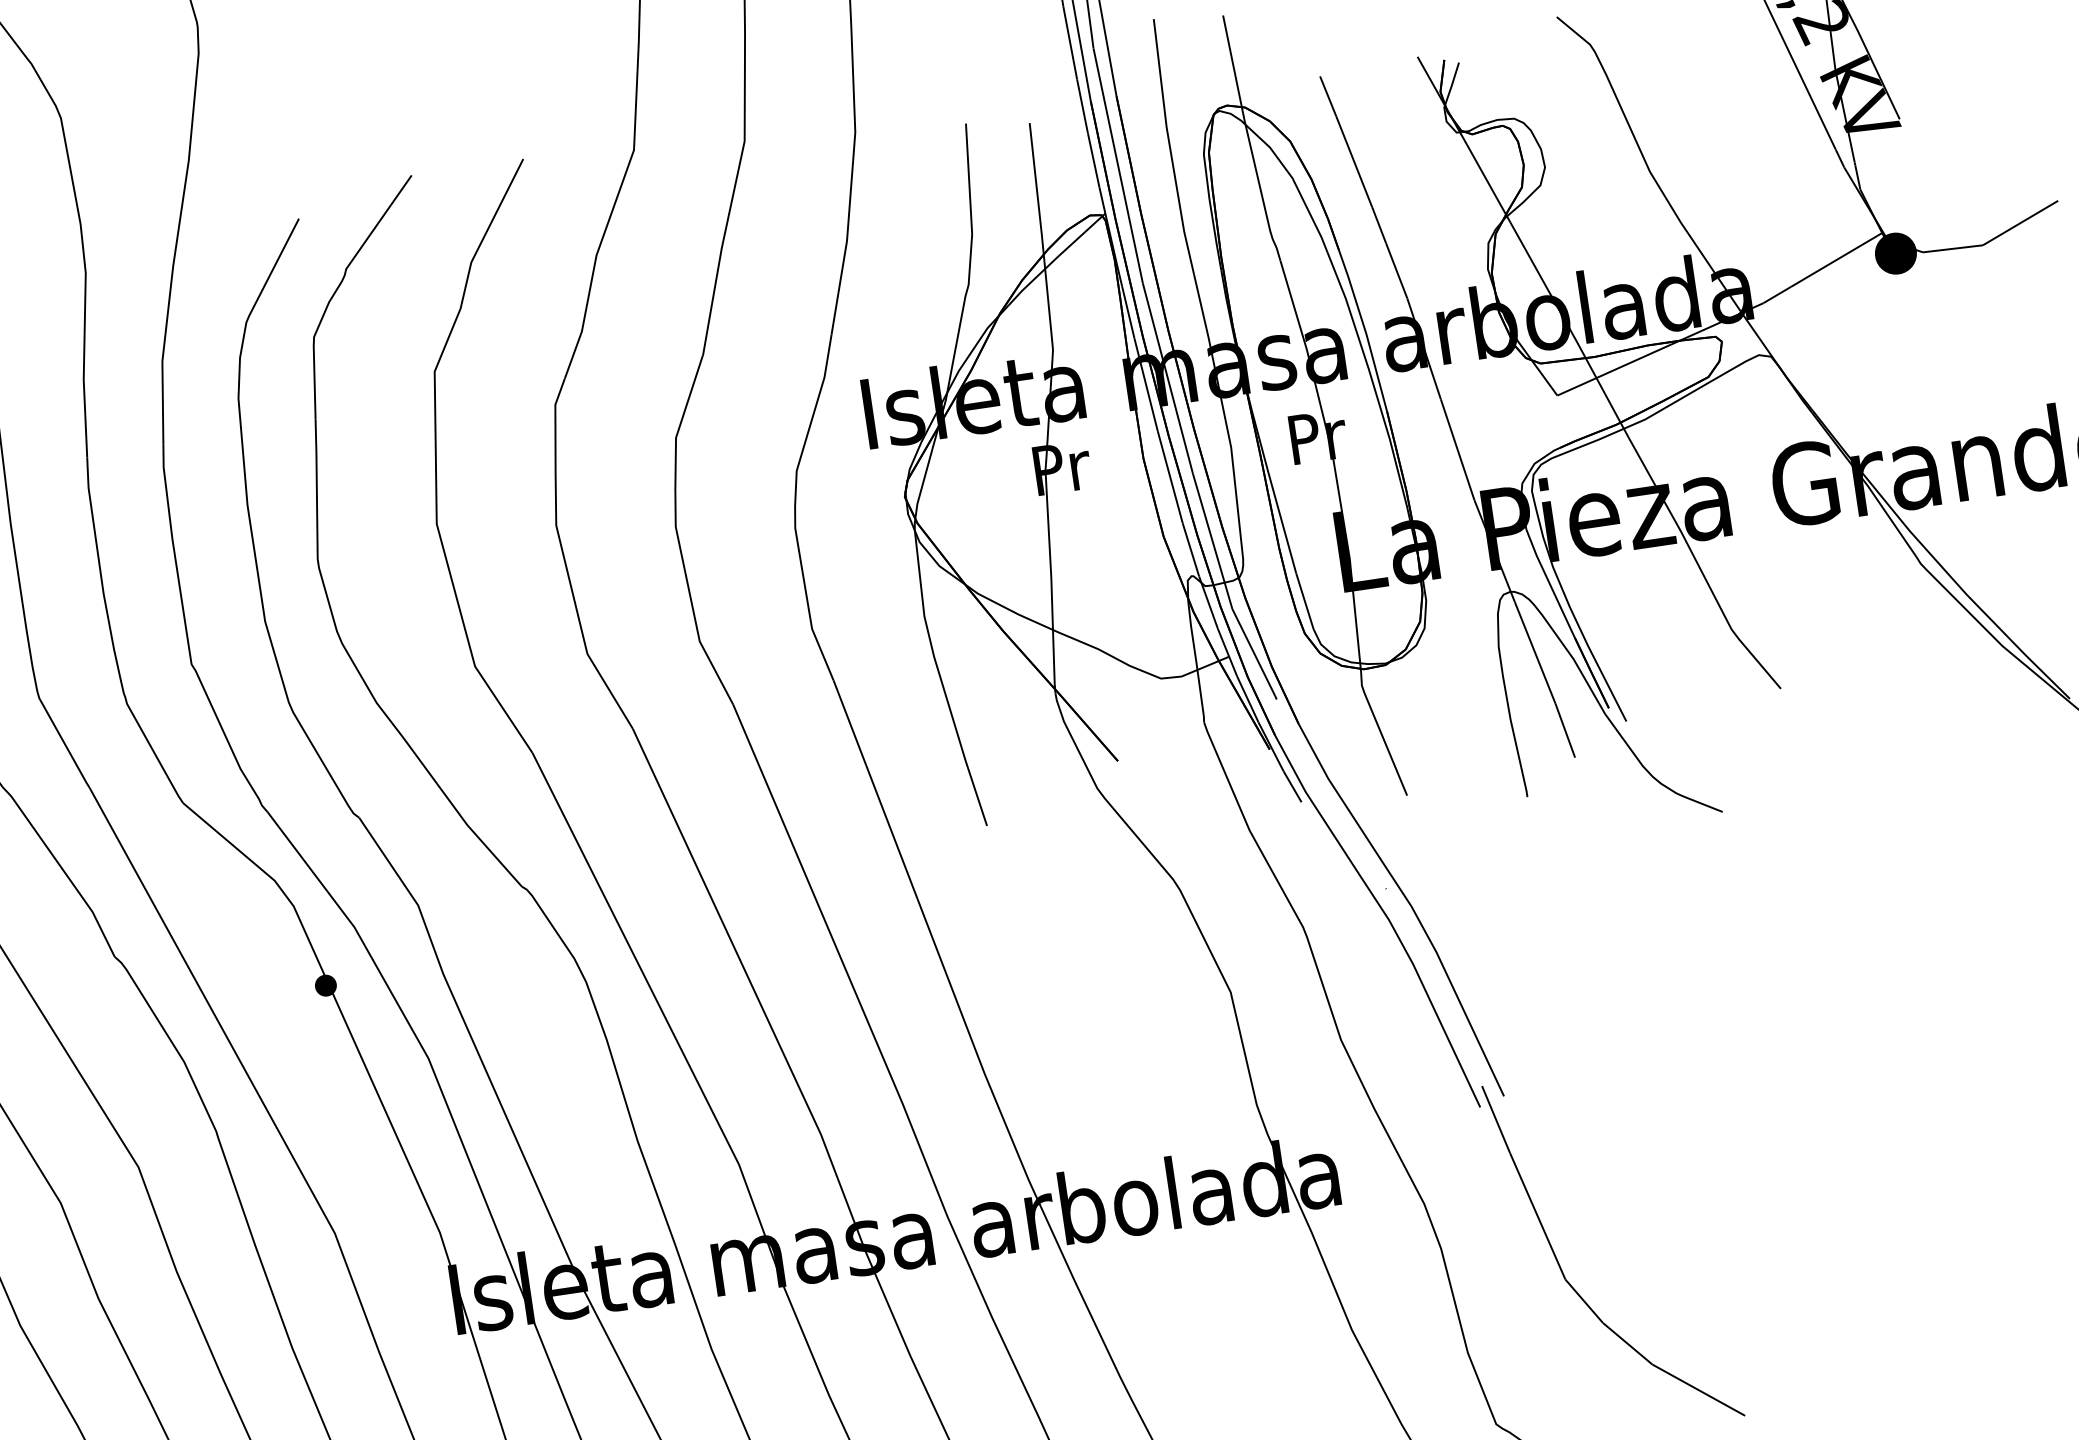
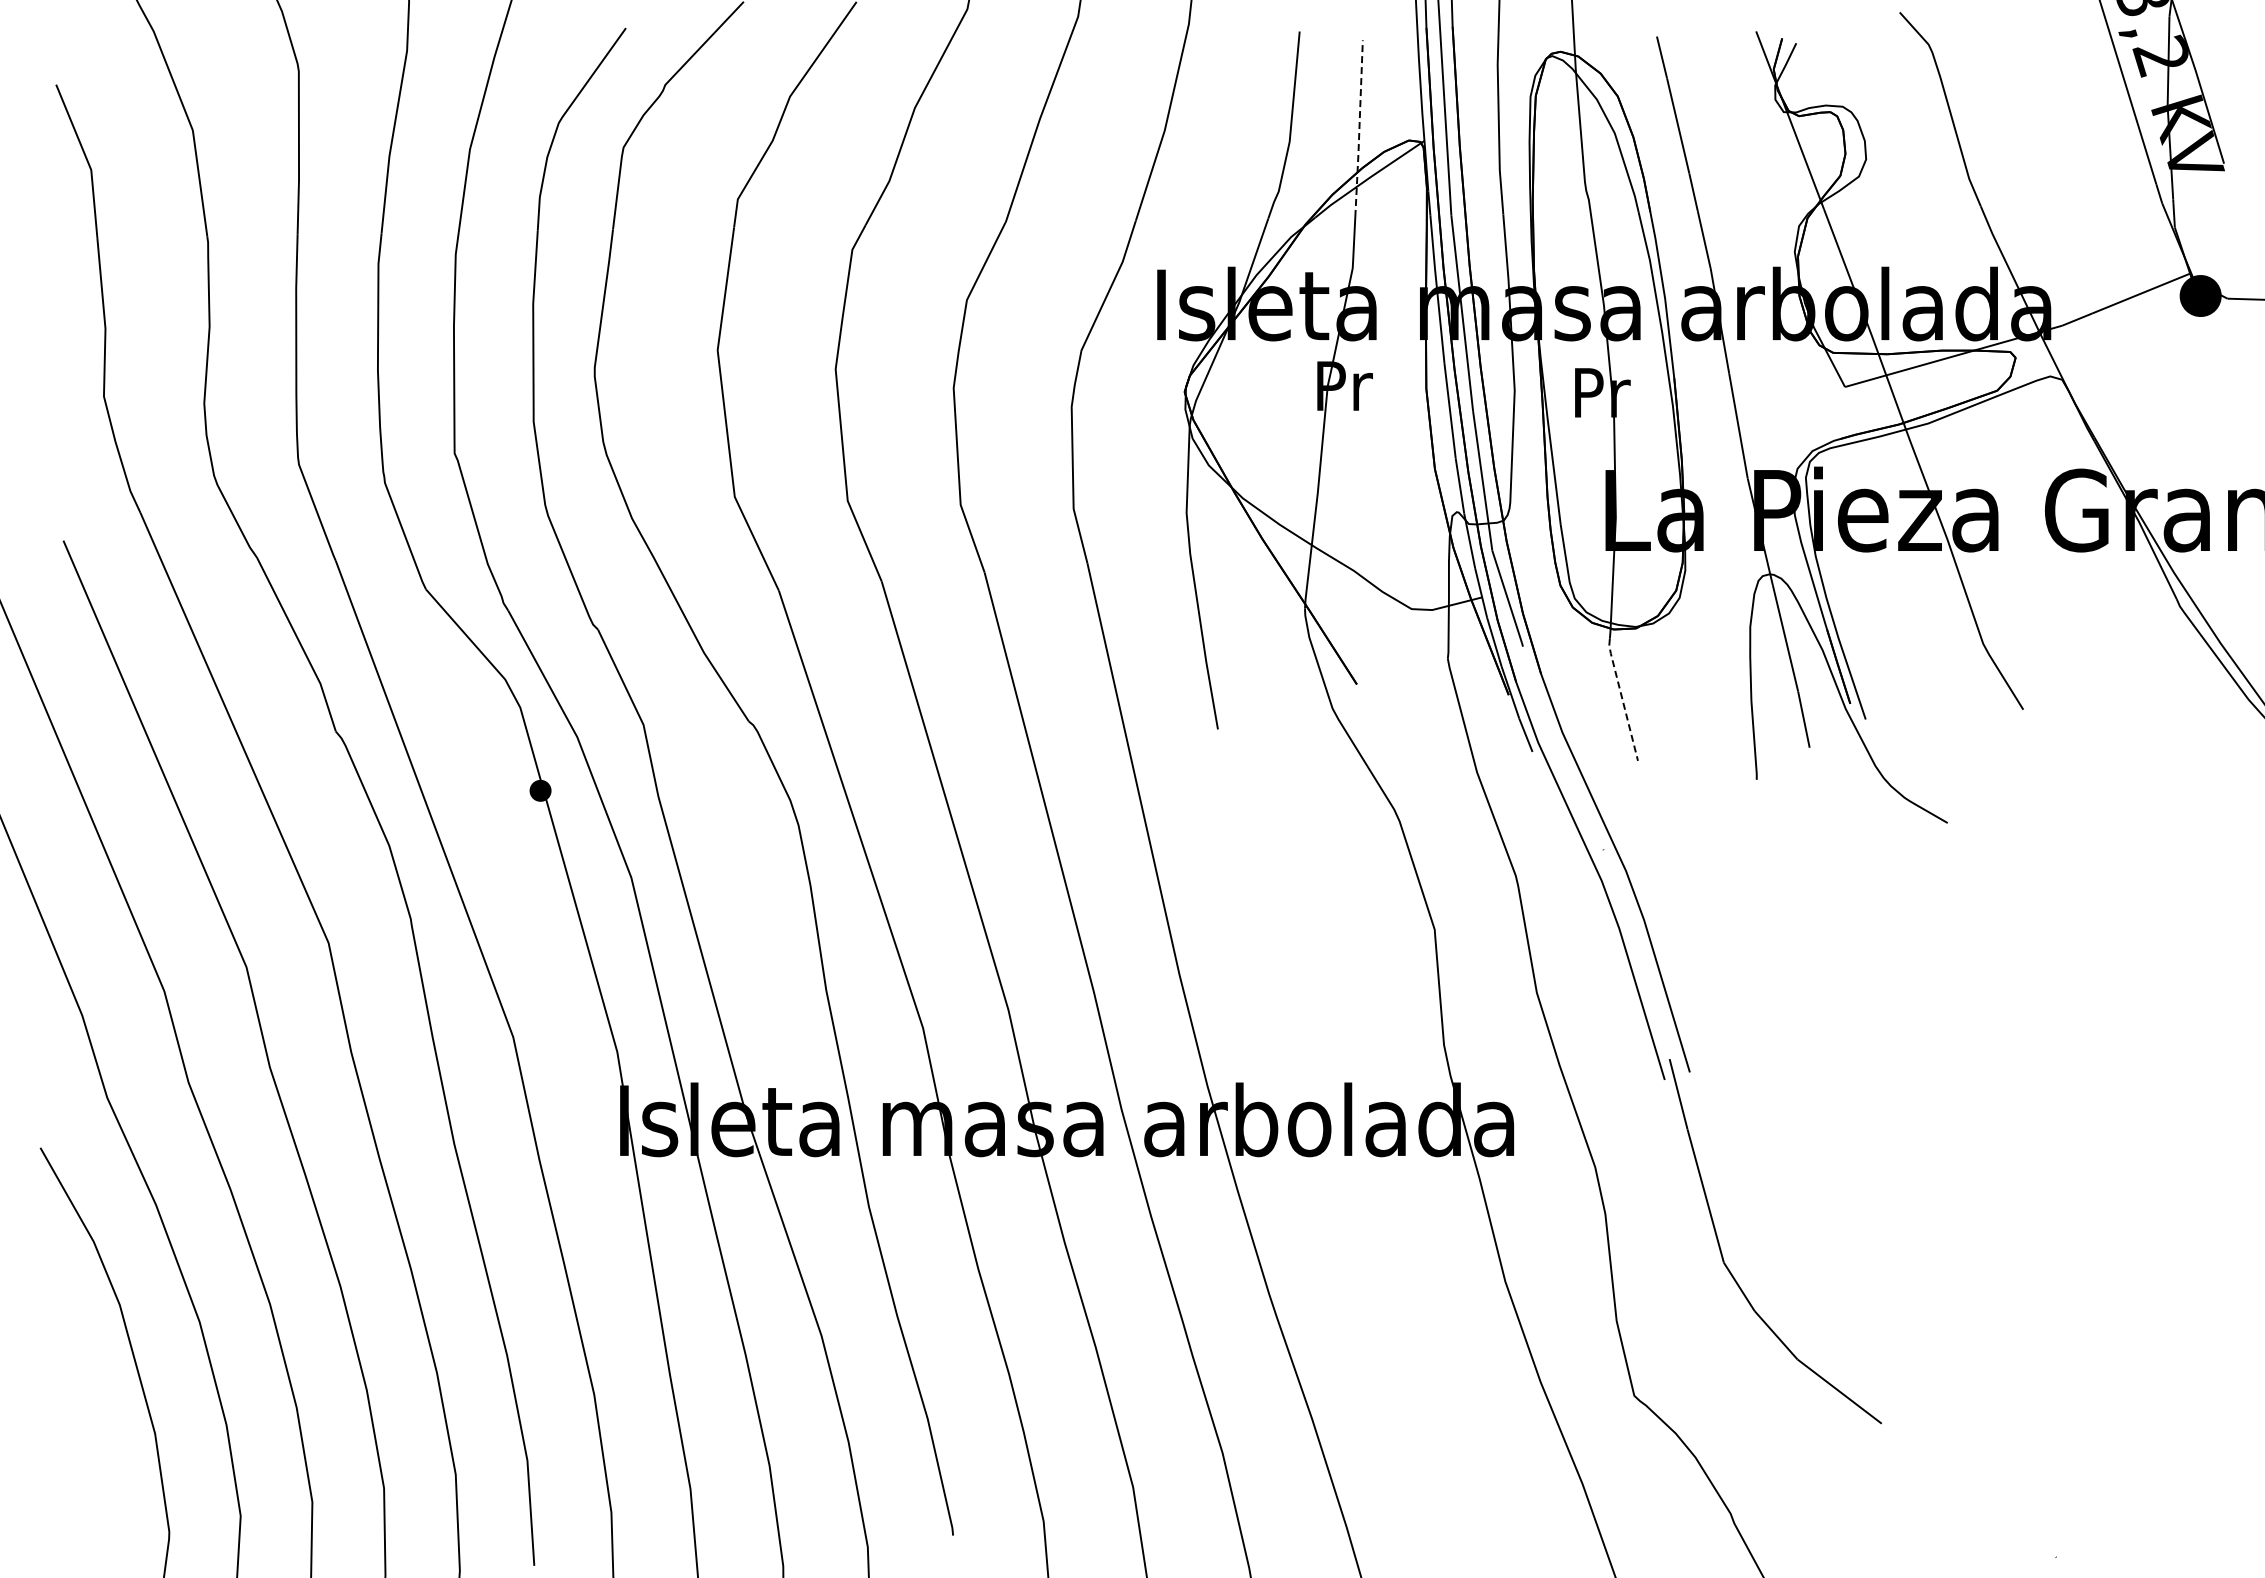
line: (1039, 210) -> (1359, 128), solid -> dashed
line: (1382, 736) -> (1622, 698), solid -> dashed

